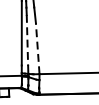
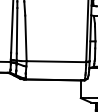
line: (27, 40) -> (17, 30), dashed -> solid
line: (37, 48) -> (25, 38), dashed -> solid

